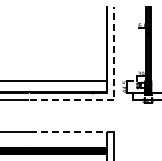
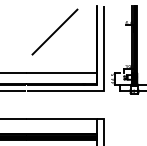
line: (60, 35) -> (54, 32), added
line: (114, 96) -> (103, 87), dashed -> solid
line: (68, 131) -> (62, 119), dashed -> solid

